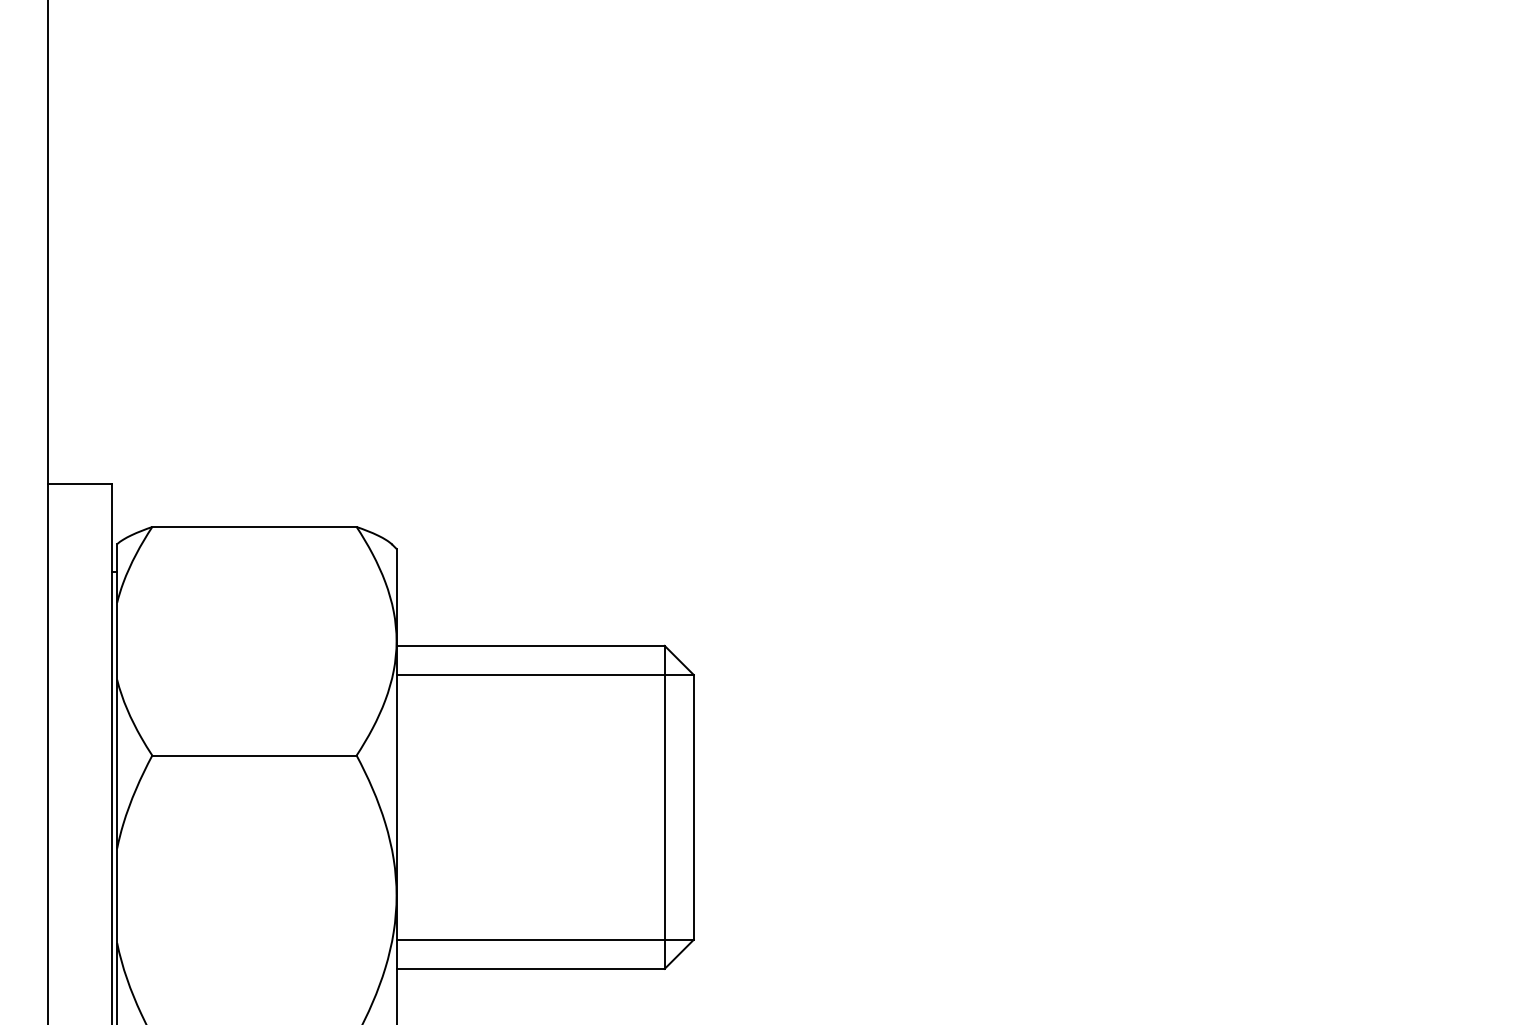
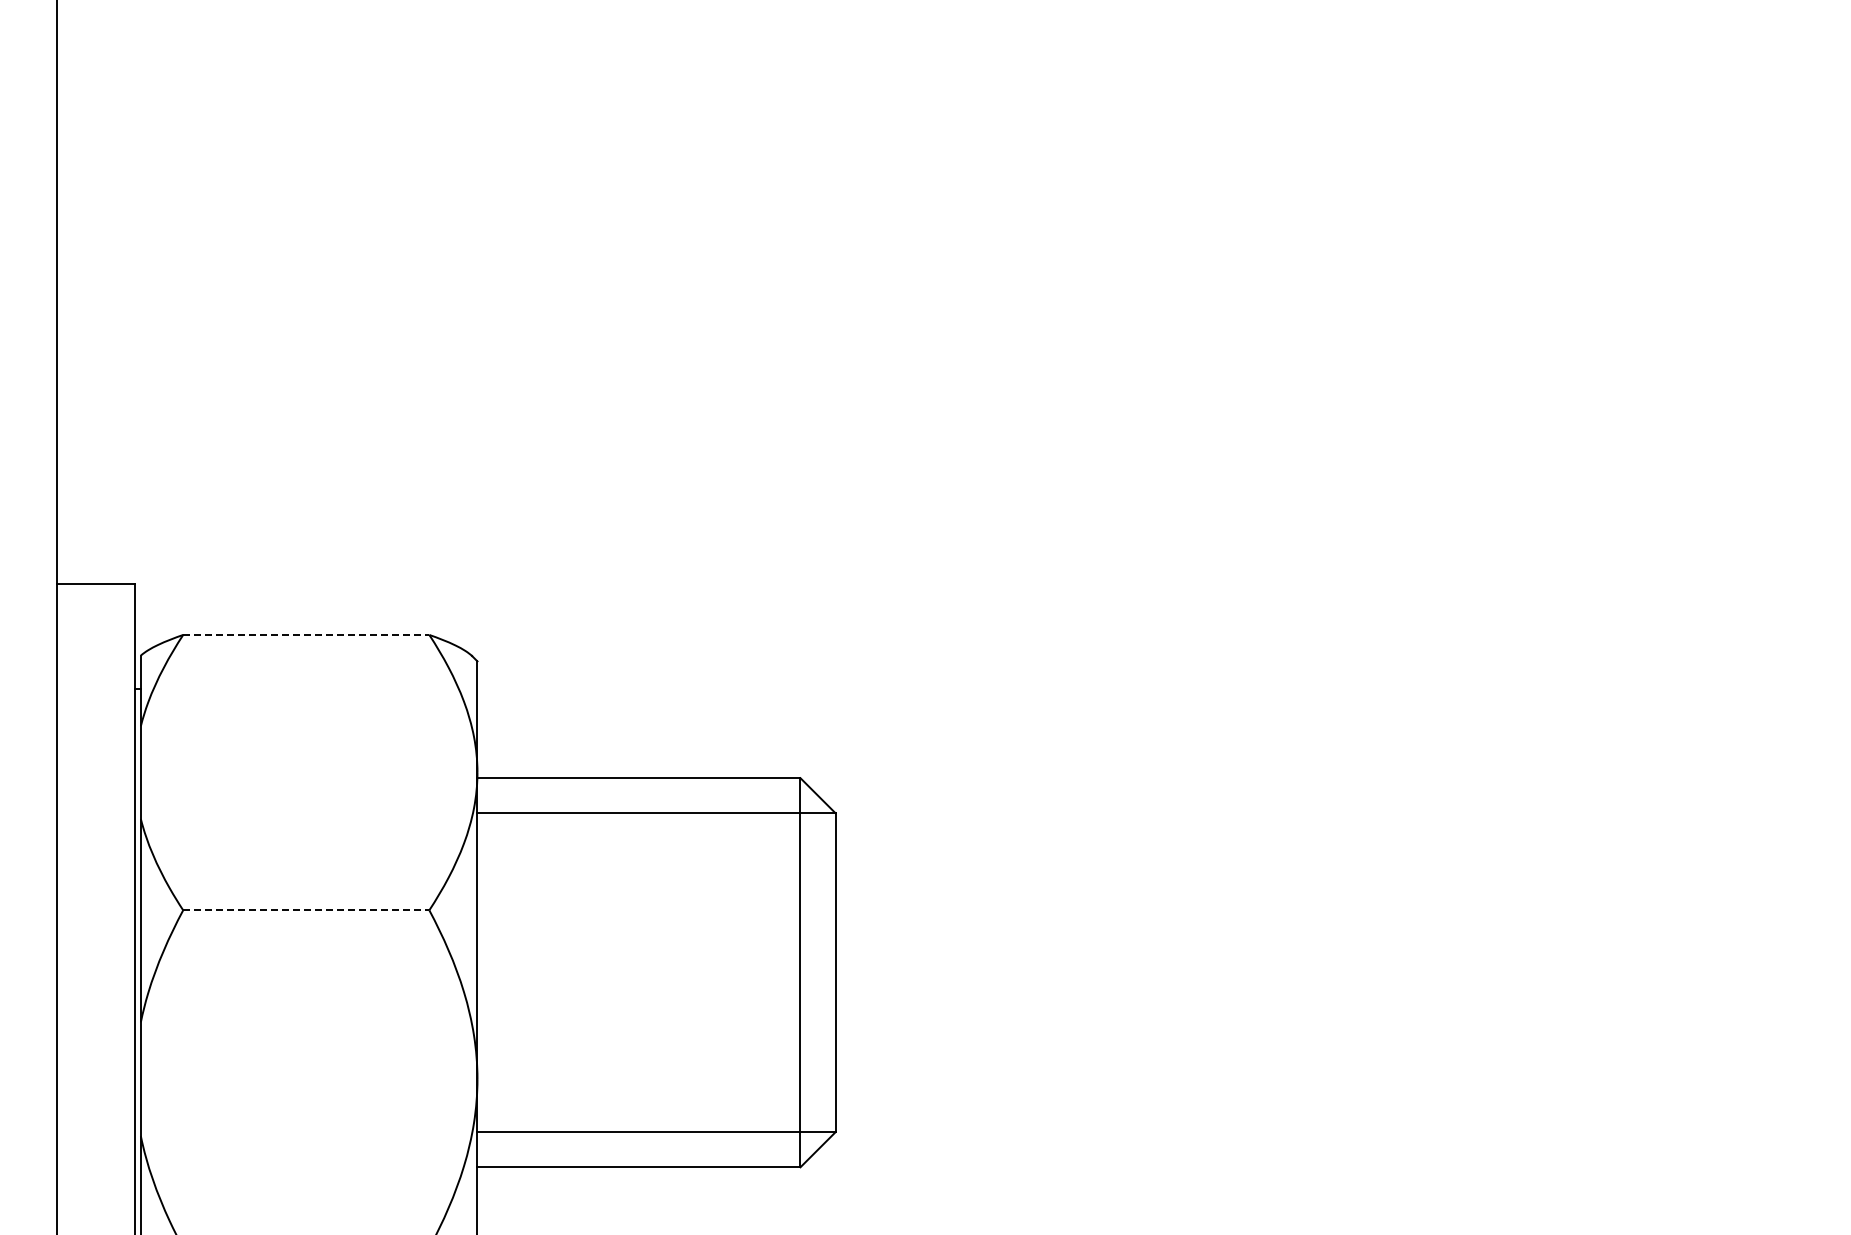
line: (254, 526) -> (306, 634), solid -> dashed
line: (254, 755) -> (306, 910), solid -> dashed

